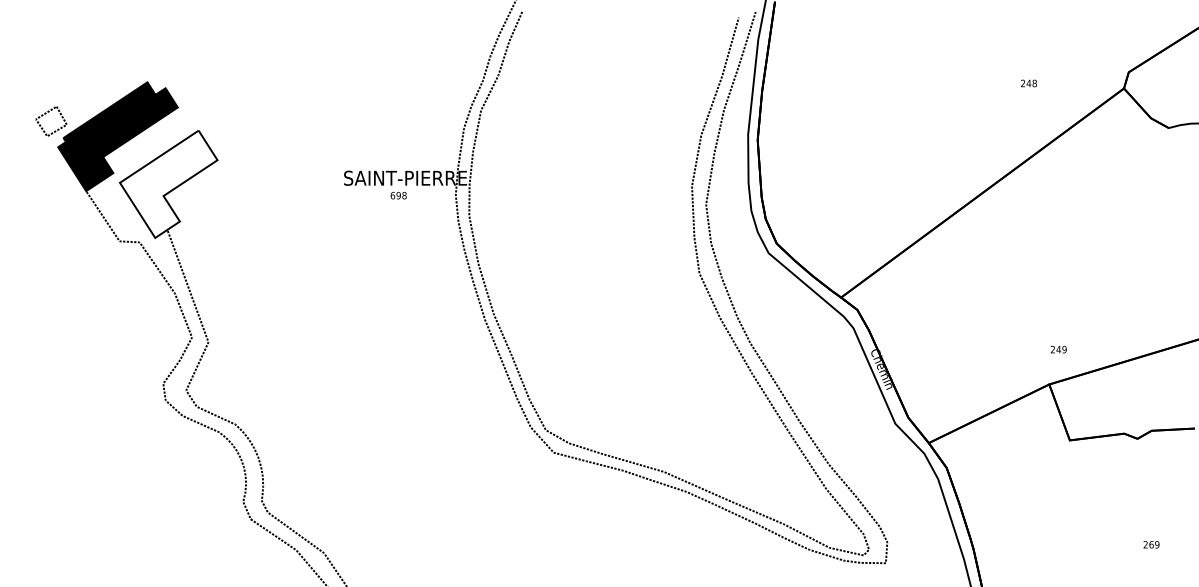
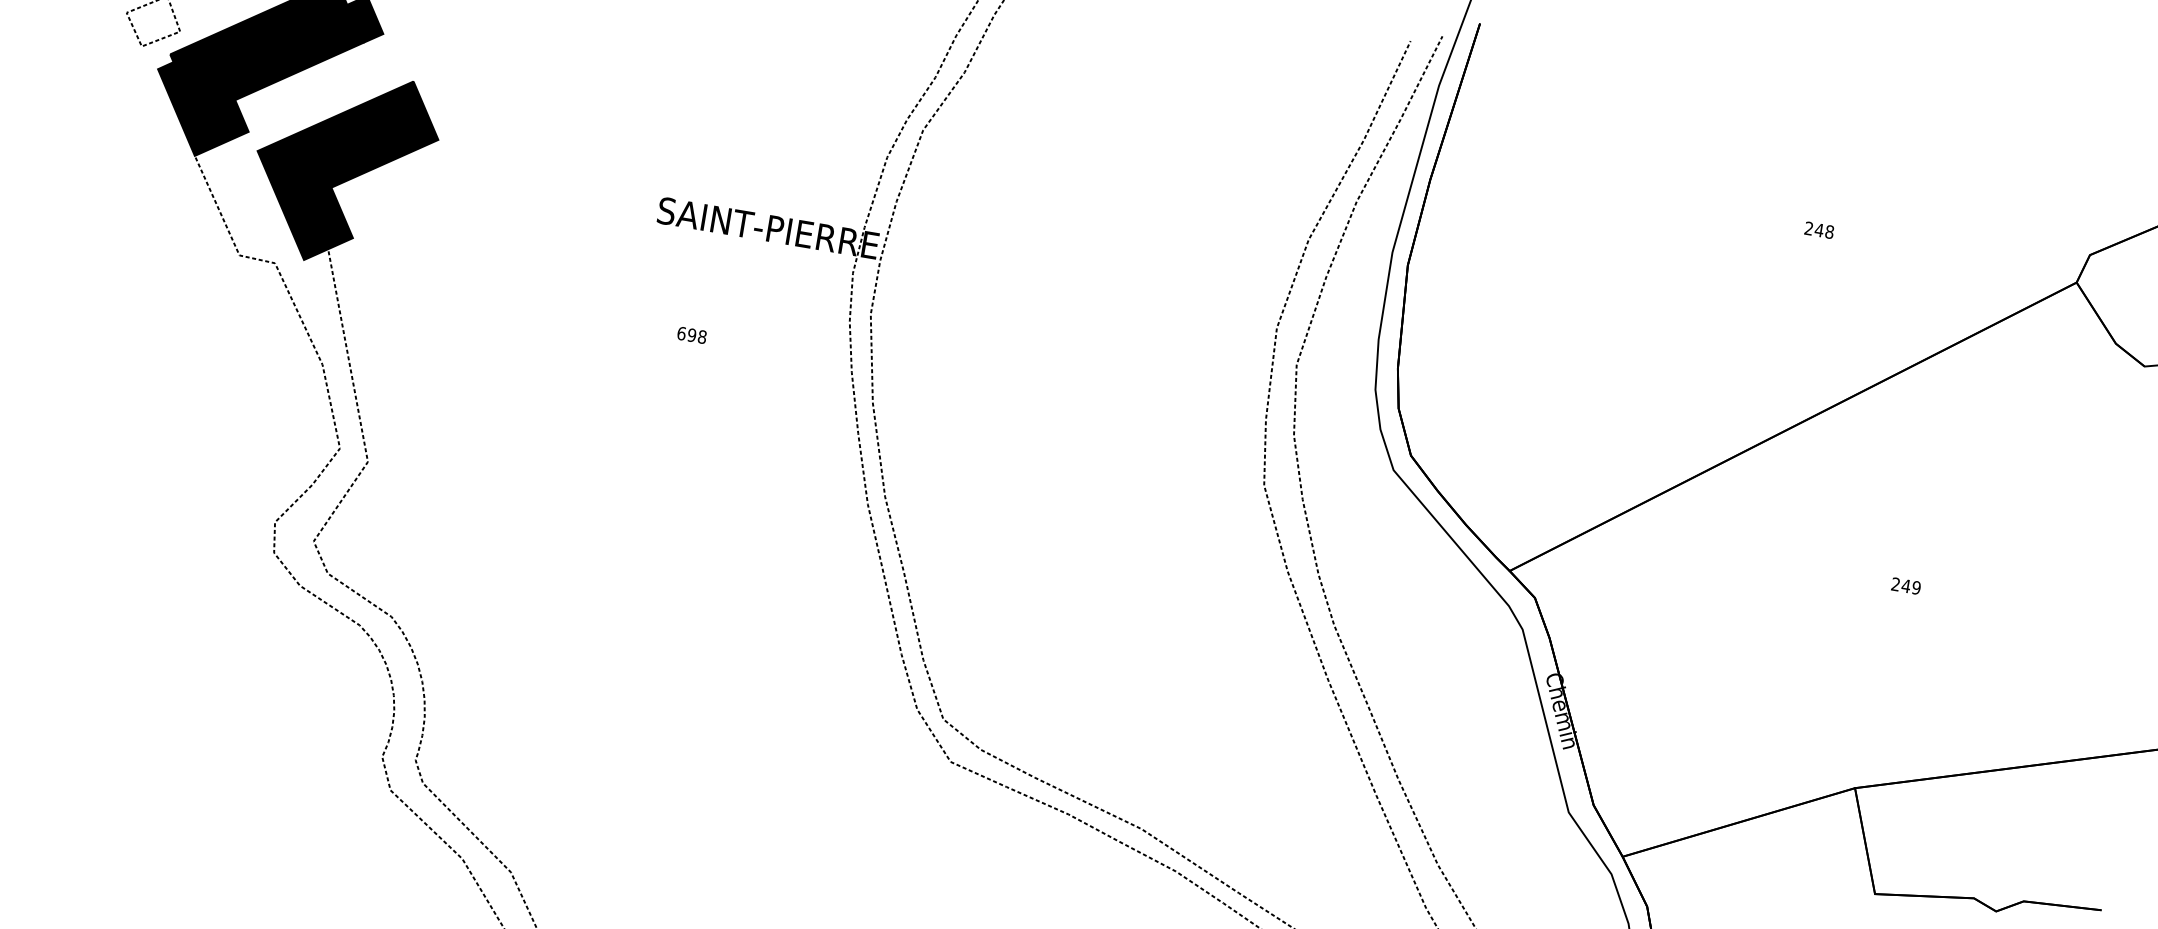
text: (1028, 83) -> (1818, 230), moved
fill: (168, 183) -> (343, 166), added
text: (398, 195) -> (691, 334), moved
text: (1058, 349) -> (1905, 585), moved

